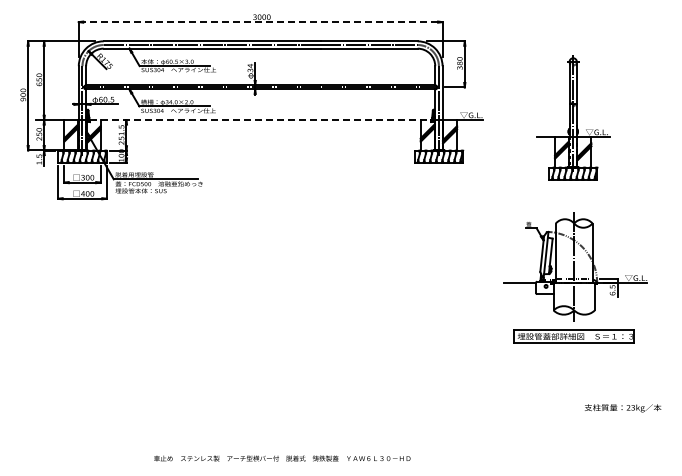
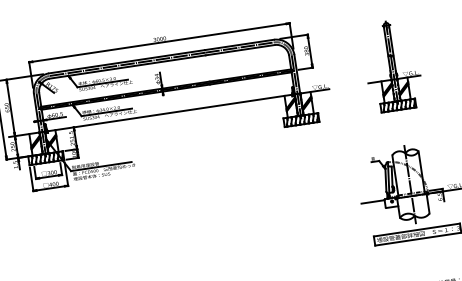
line: (260, 22) -> (159, 43), dashed -> solid
part: (573, 117) -> (392, 65), moved
line: (260, 120) -> (169, 113), dashed -> solid

